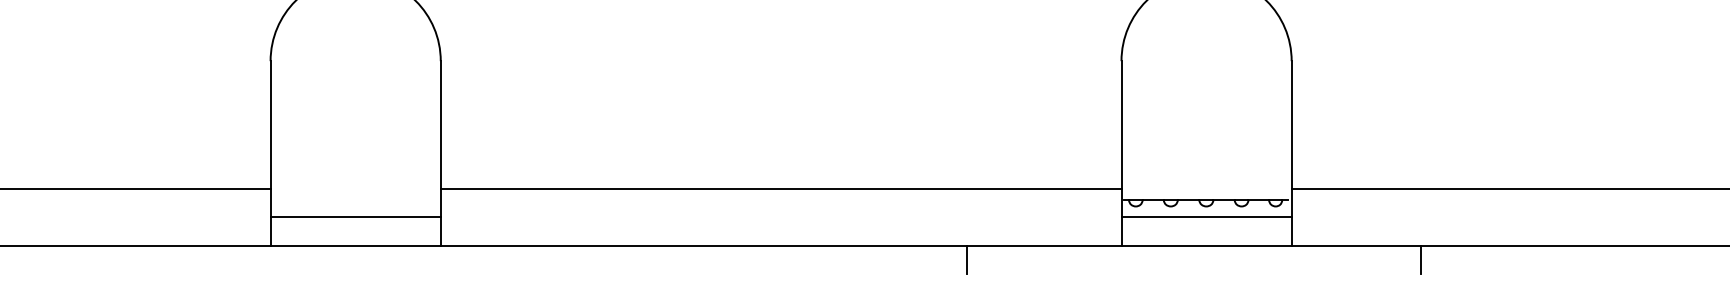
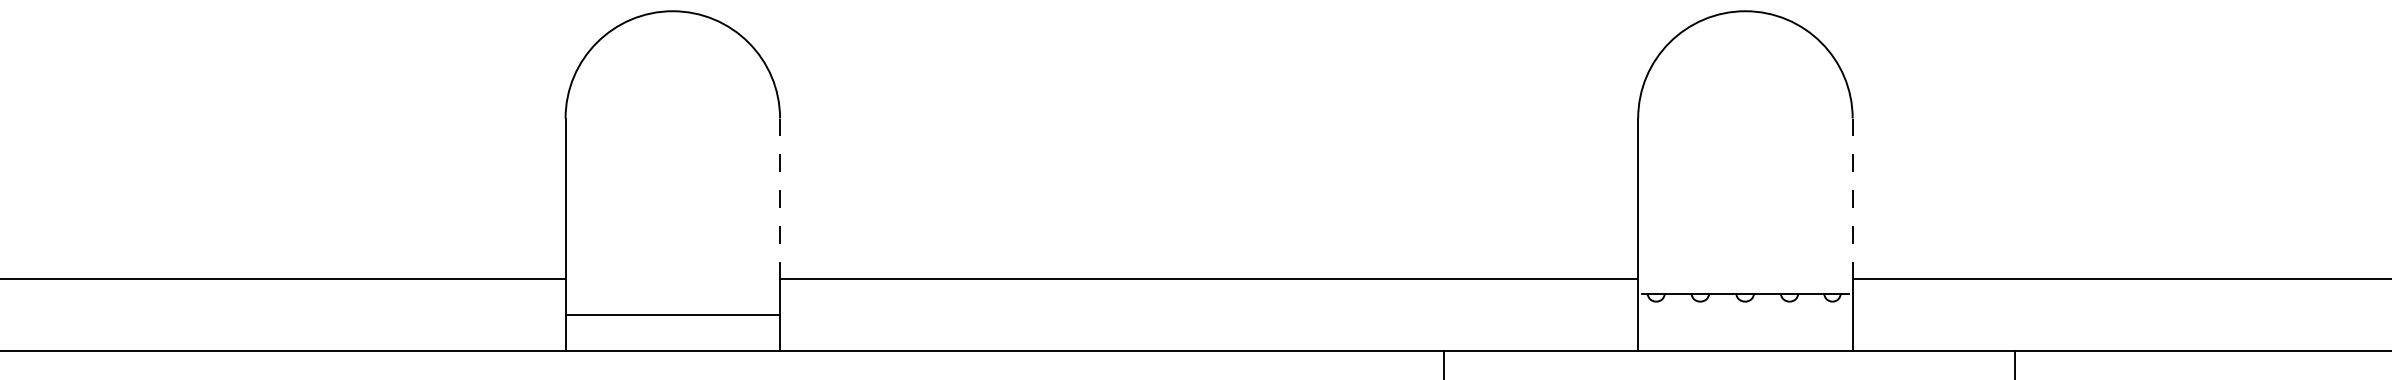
line: (441, 124) -> (780, 198), solid -> dashed
line: (1291, 124) -> (1852, 198), solid -> dashed
line: (1206, 217) -> (1745, 315), removed

